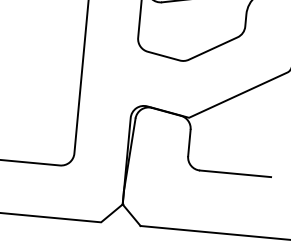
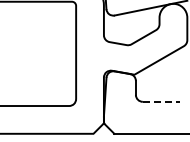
line: (235, 173) -> (161, 101), solid -> dashed

